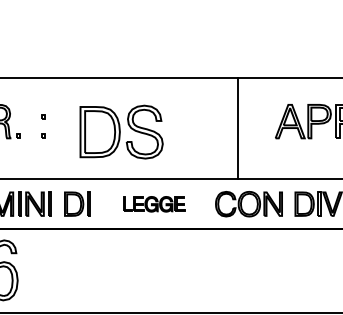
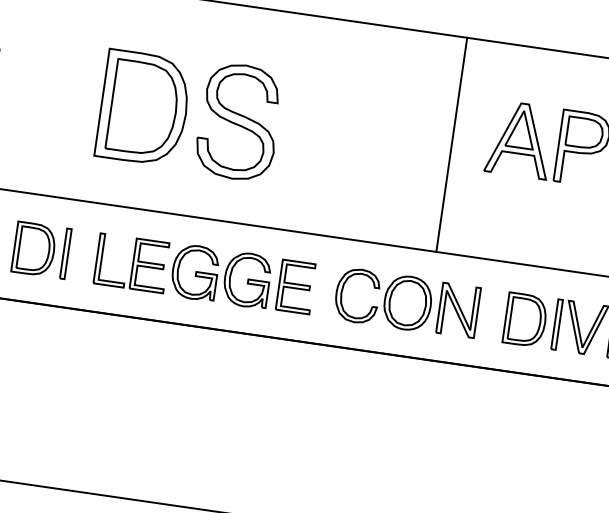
line: (238, 128) -> (452, 144), moved
part: (121, 131) -> (189, 113), moved
part: (154, 204) -> (205, 274), size x1.67

